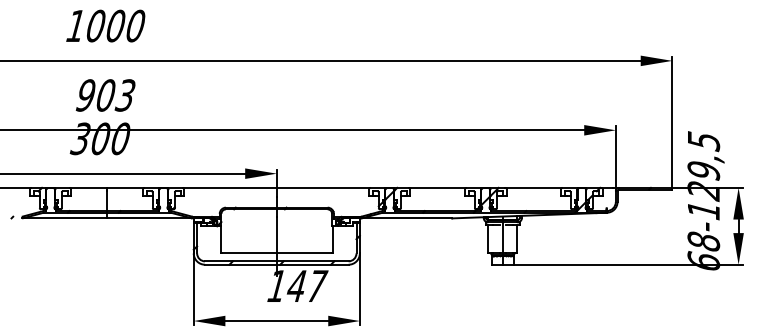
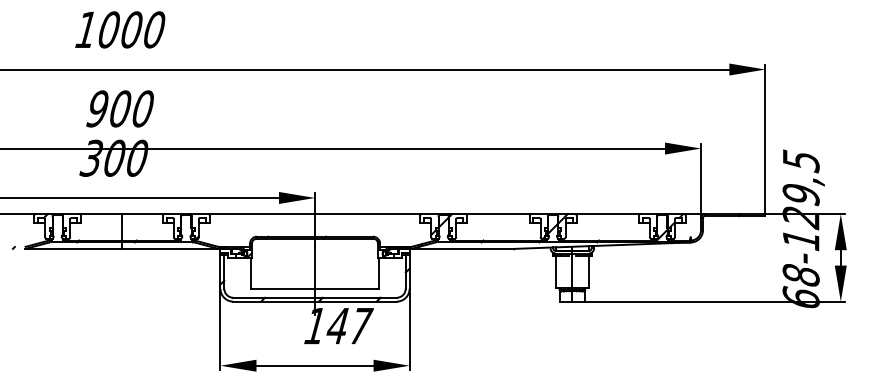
text: (125, 95) -> (142, 108), 903 -> 900

